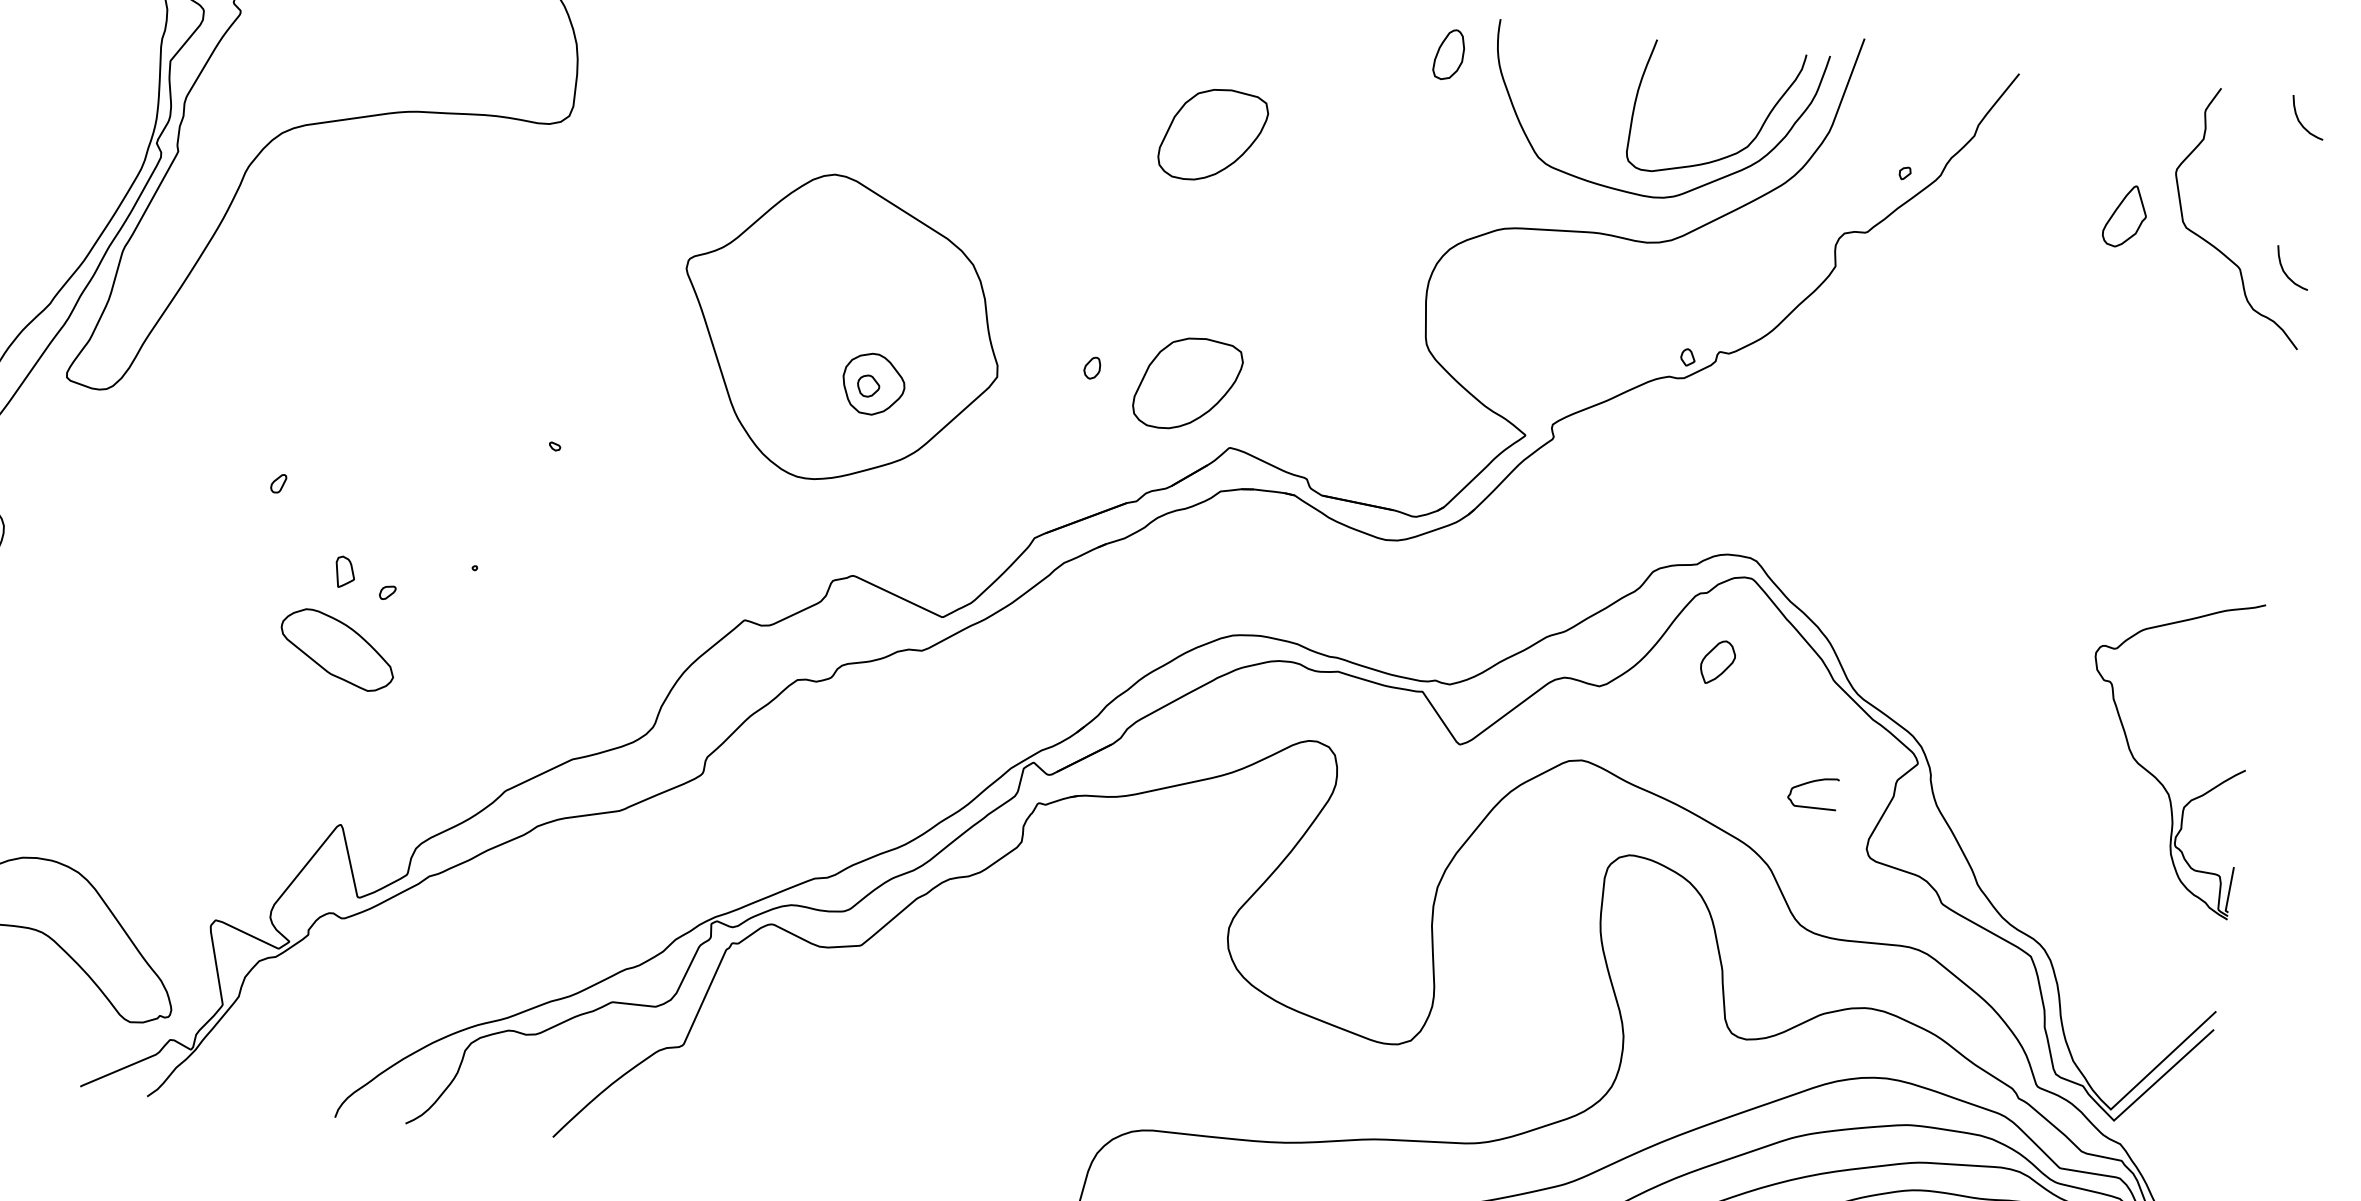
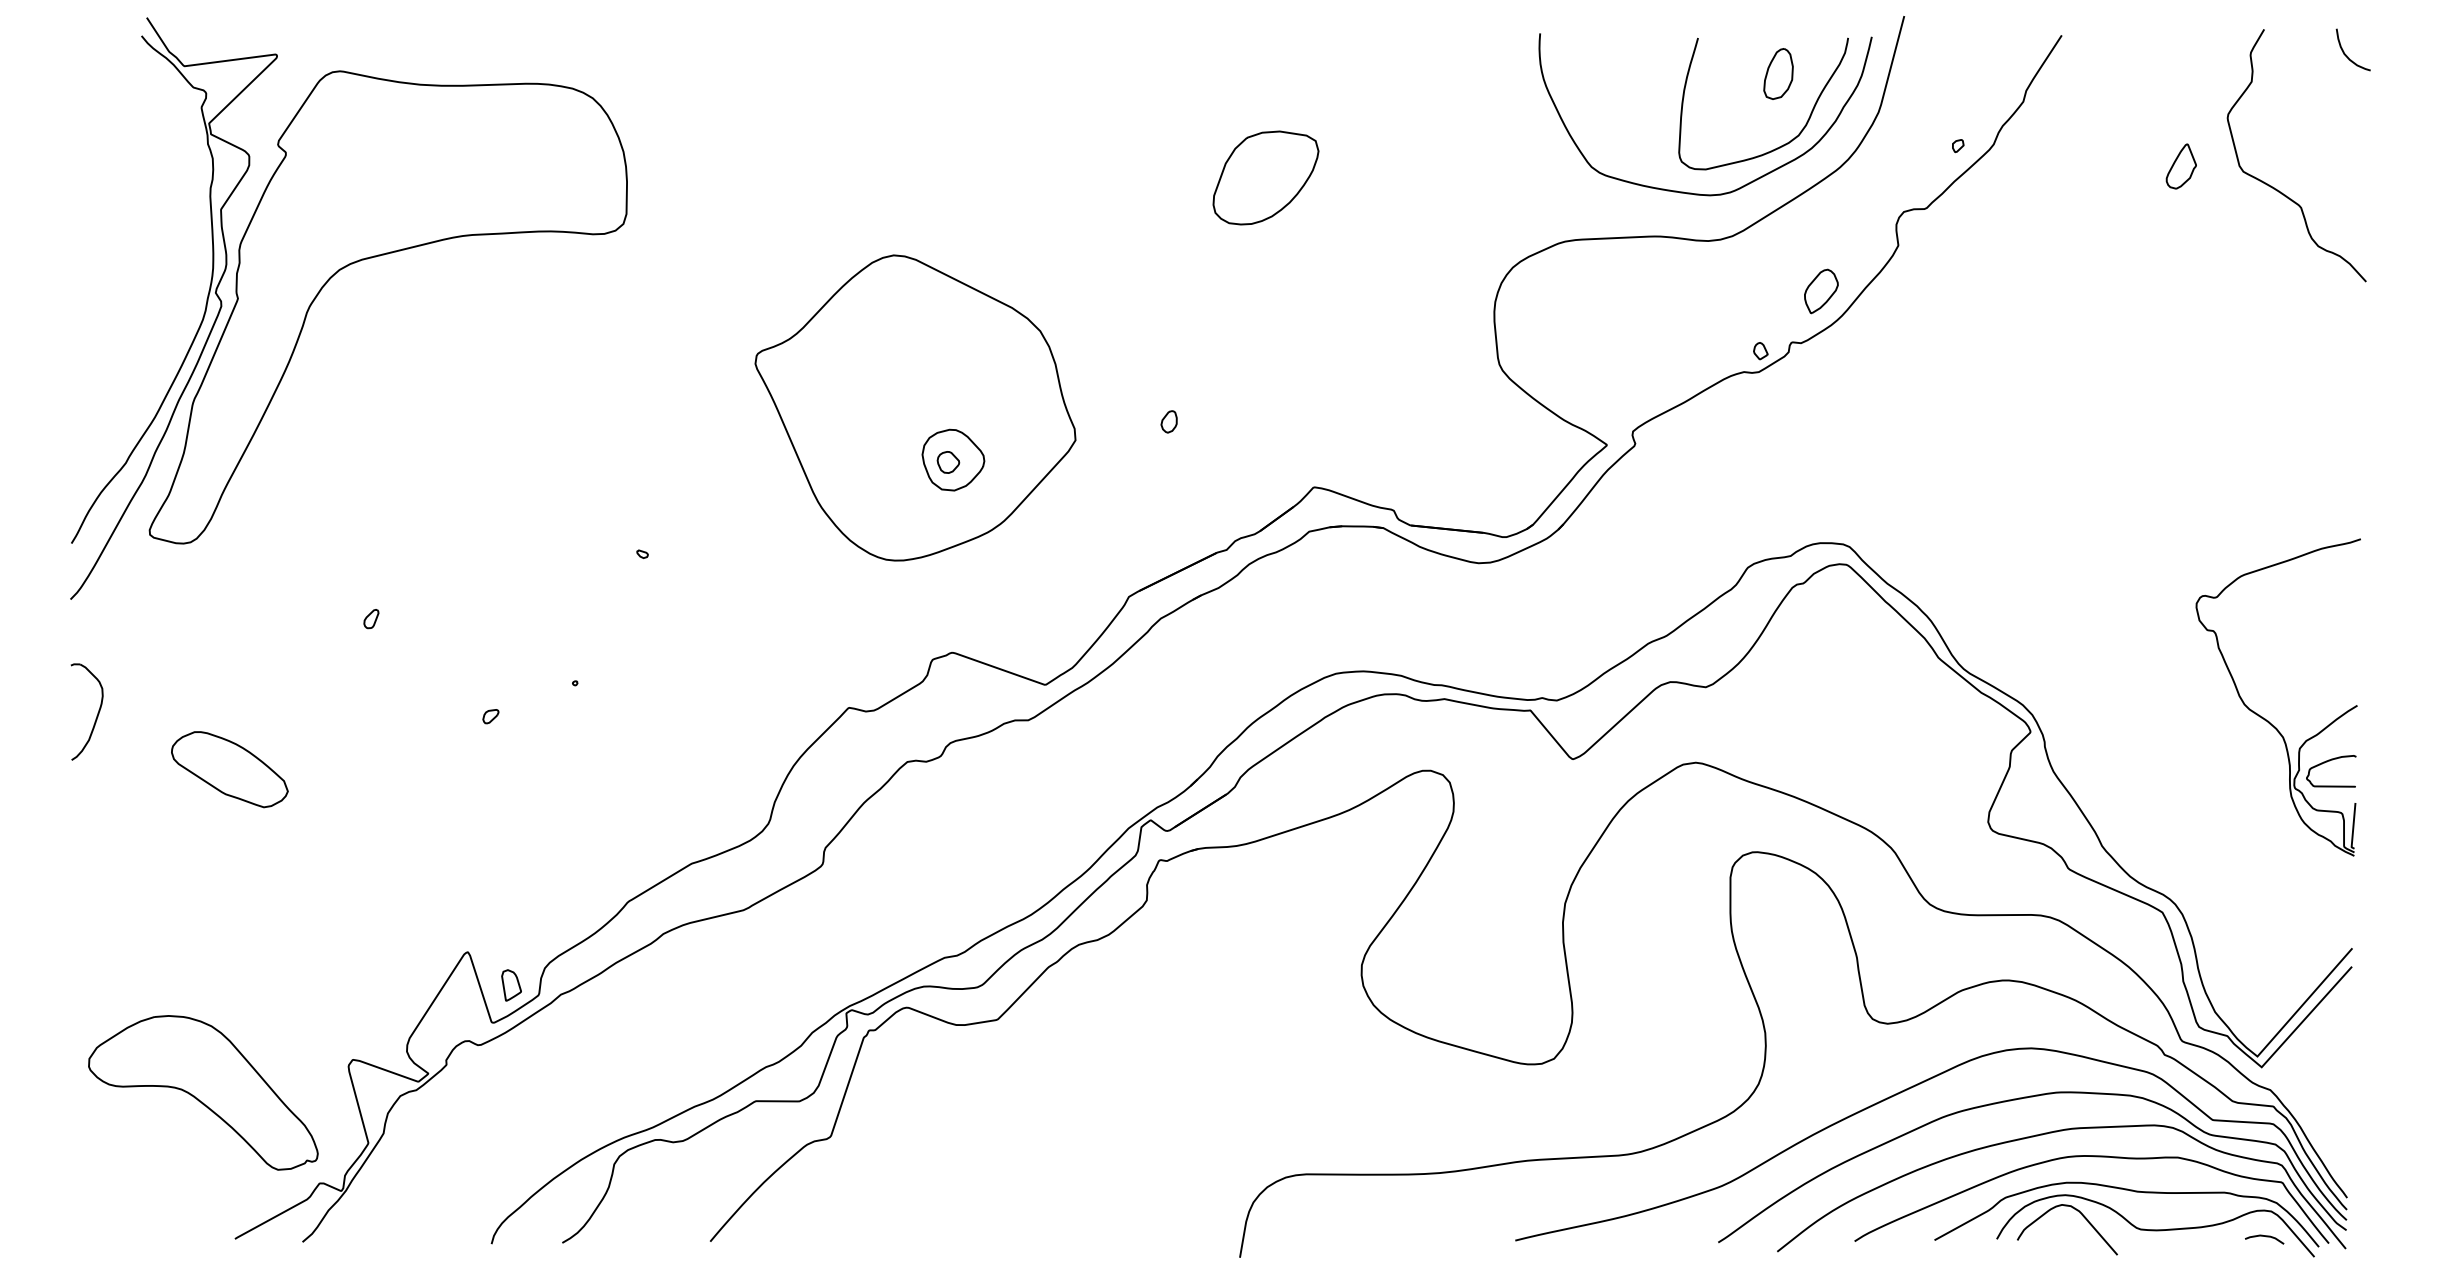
part: (1449, 54) -> (1778, 73), moved
part: (2124, 216) -> (2180, 166), size x0.71
curve: (2285, 271) -> (2346, 205), removed
part: (1187, 383) -> (1265, 427), removed
part: (345, 572) -> (511, 985), moved
part: (337, 649) -> (229, 769), moved
part: (1718, 662) -> (1821, 291), moved
curve: (1810, 783) -> (2327, 762), moved

